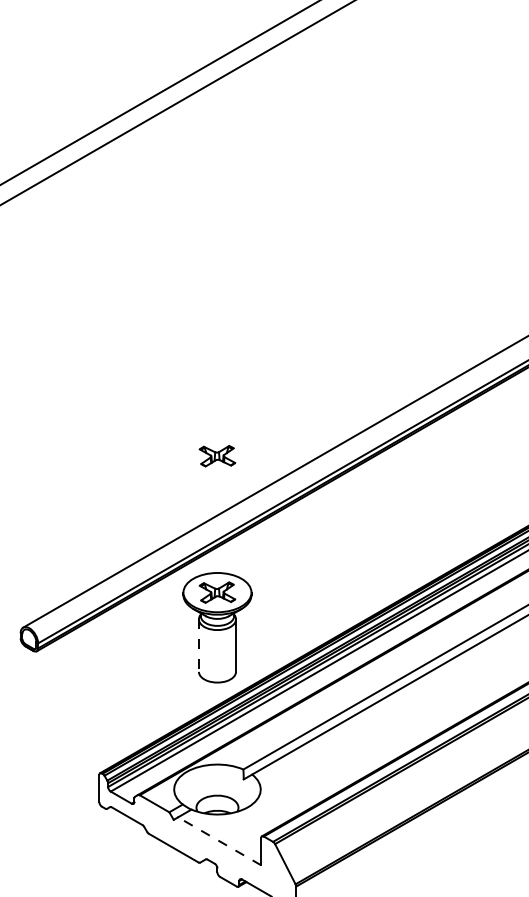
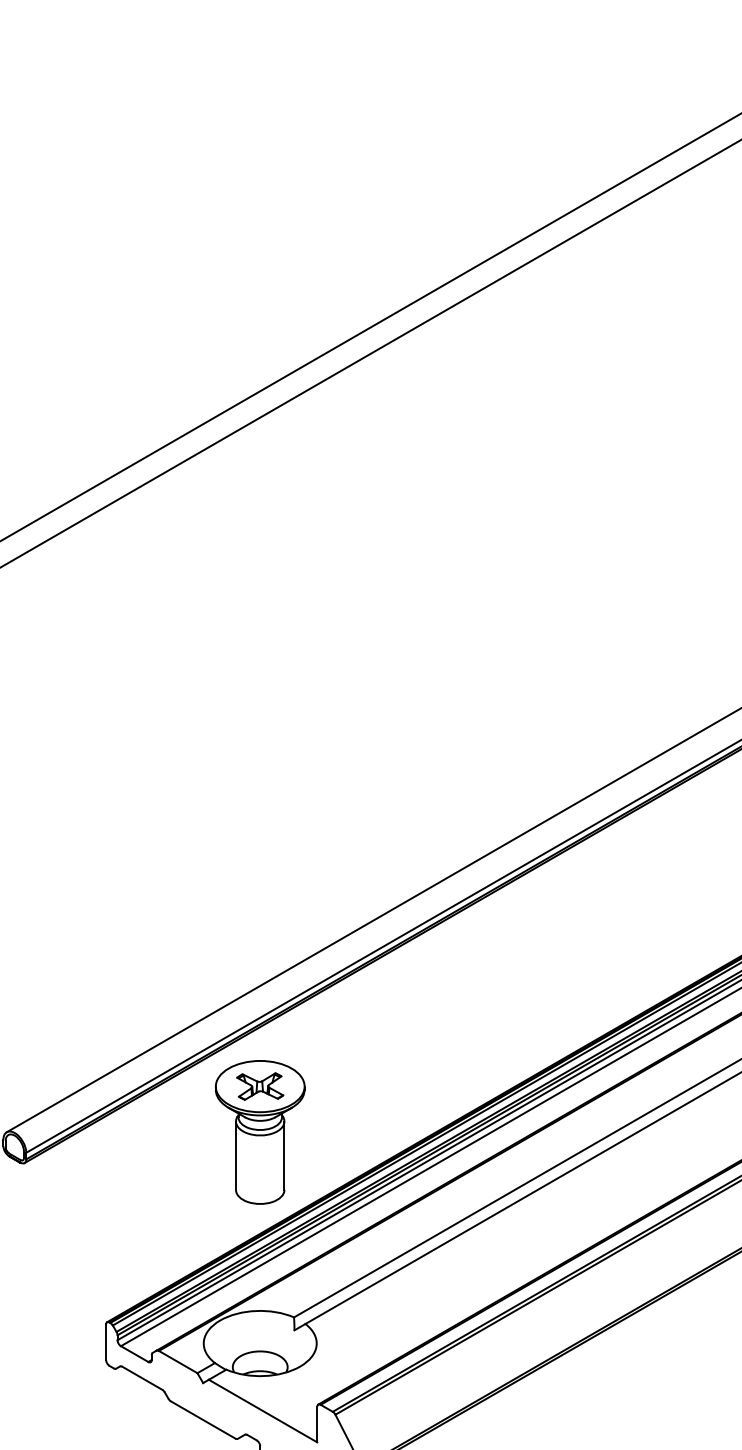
part: (217, 456) -> (260, 908), removed
line: (199, 646) -> (236, 1156), dashed -> solid
line: (219, 841) -> (263, 1411), dashed -> solid

